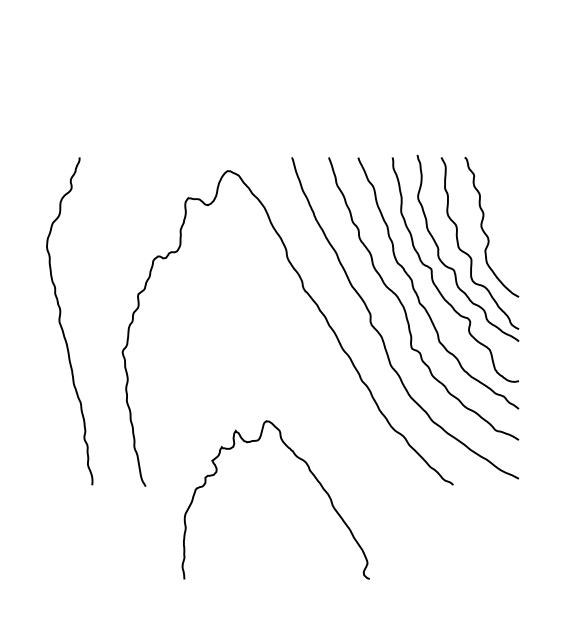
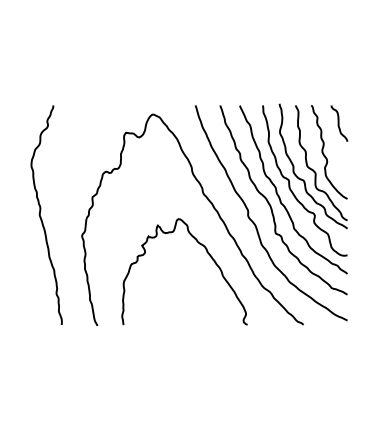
curve: (506, 184) -> (339, 123), added
curve: (308, 471) -> (206, 252), moved

